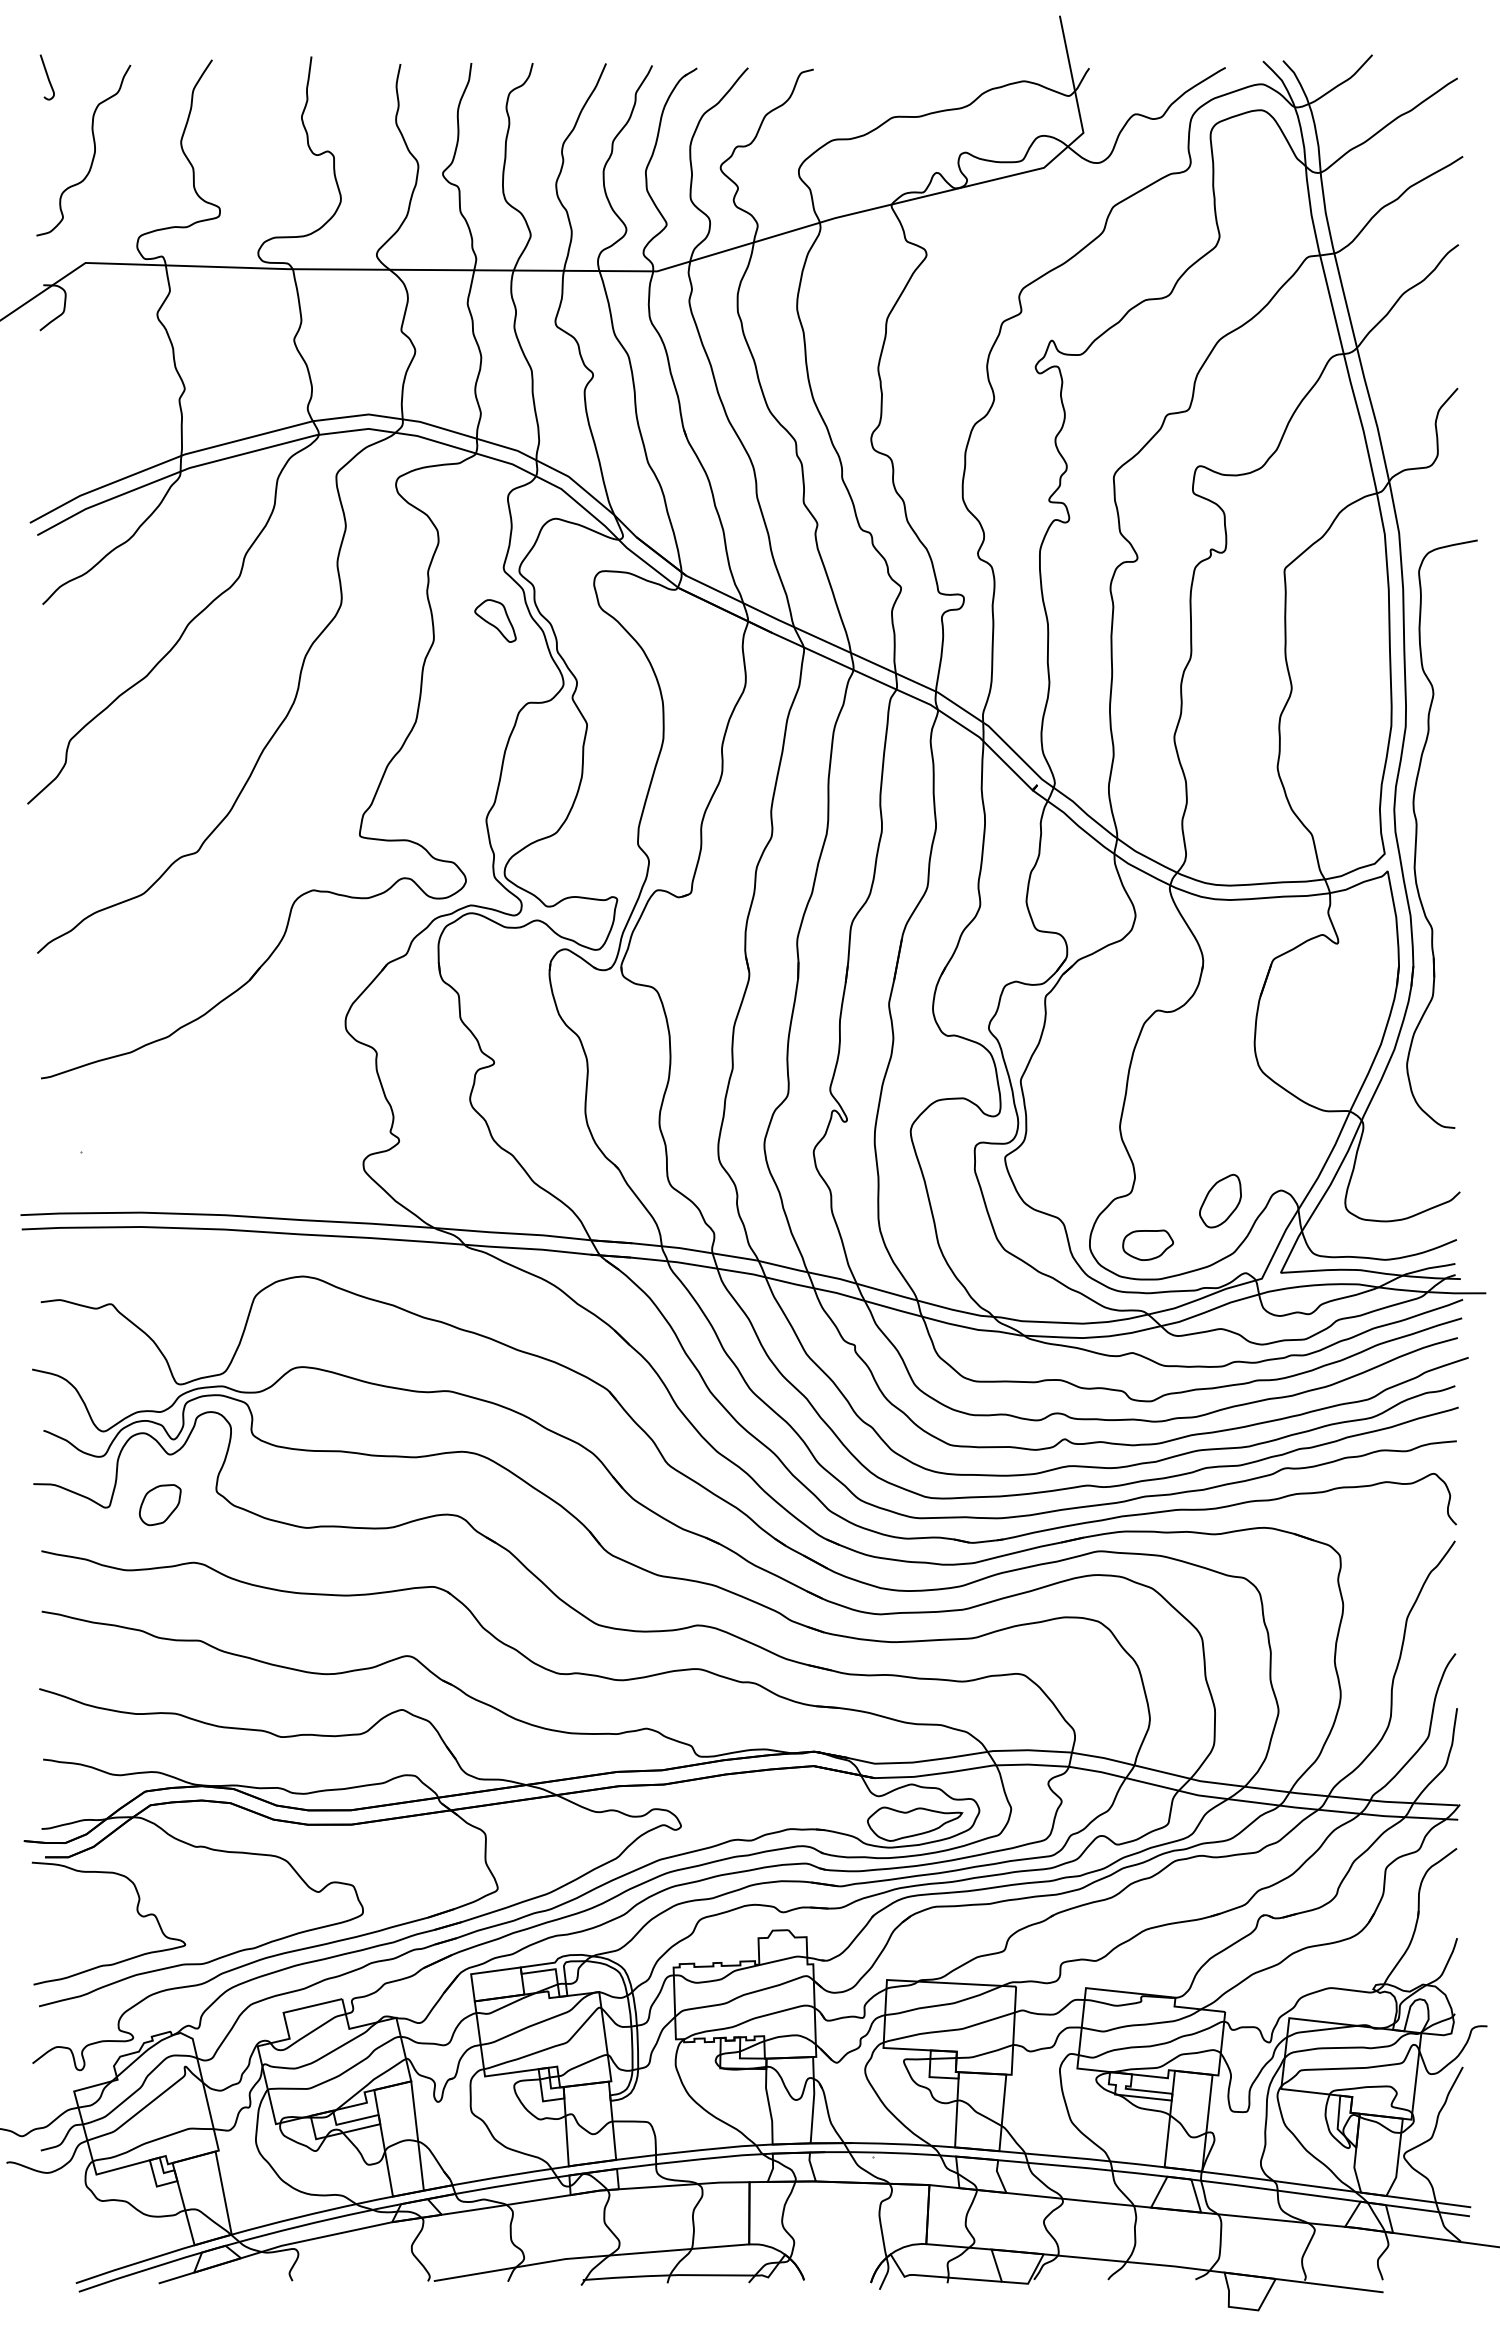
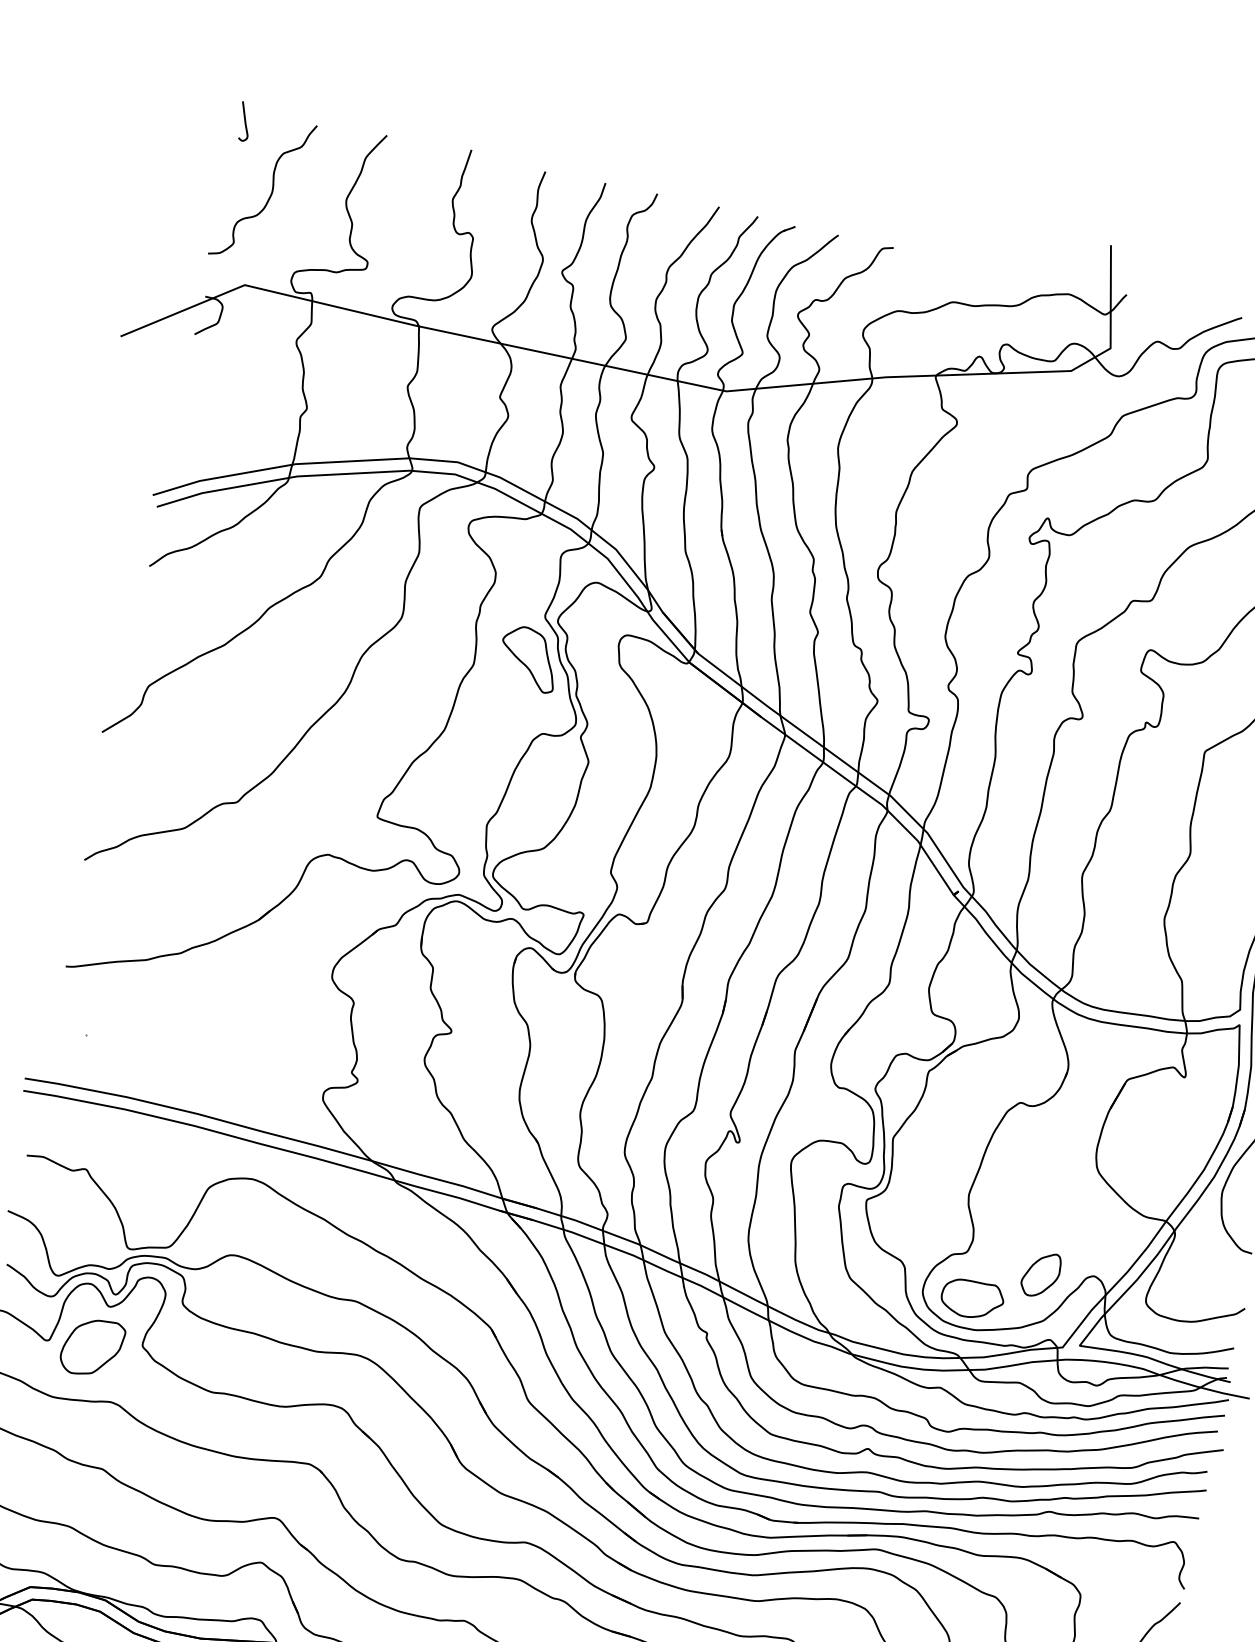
part: (495, 620) -> (529, 658), size x1.67
part: (1147, 1245) -> (971, 1299), size x1.43
part: (160, 1504) -> (92, 1347), size x1.67

